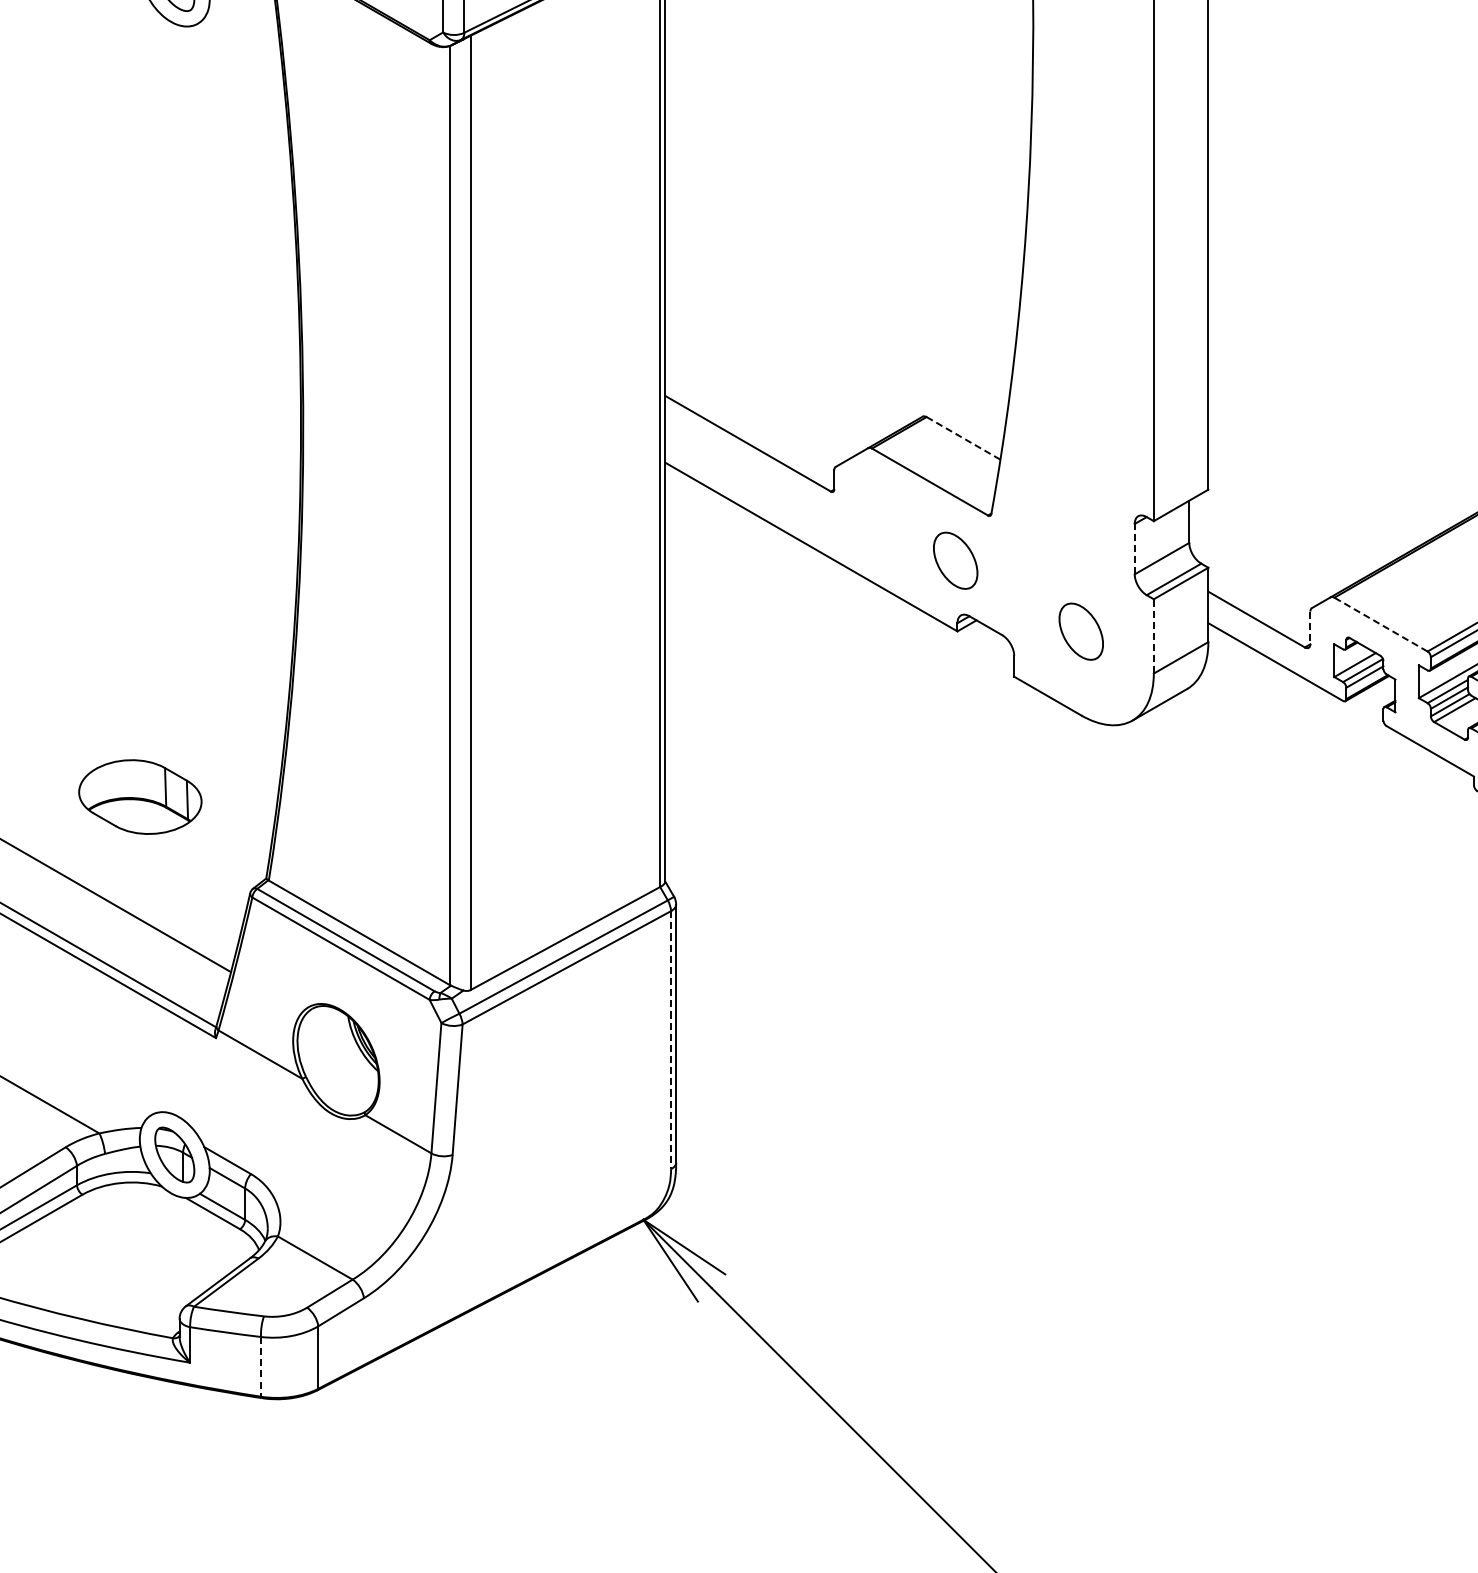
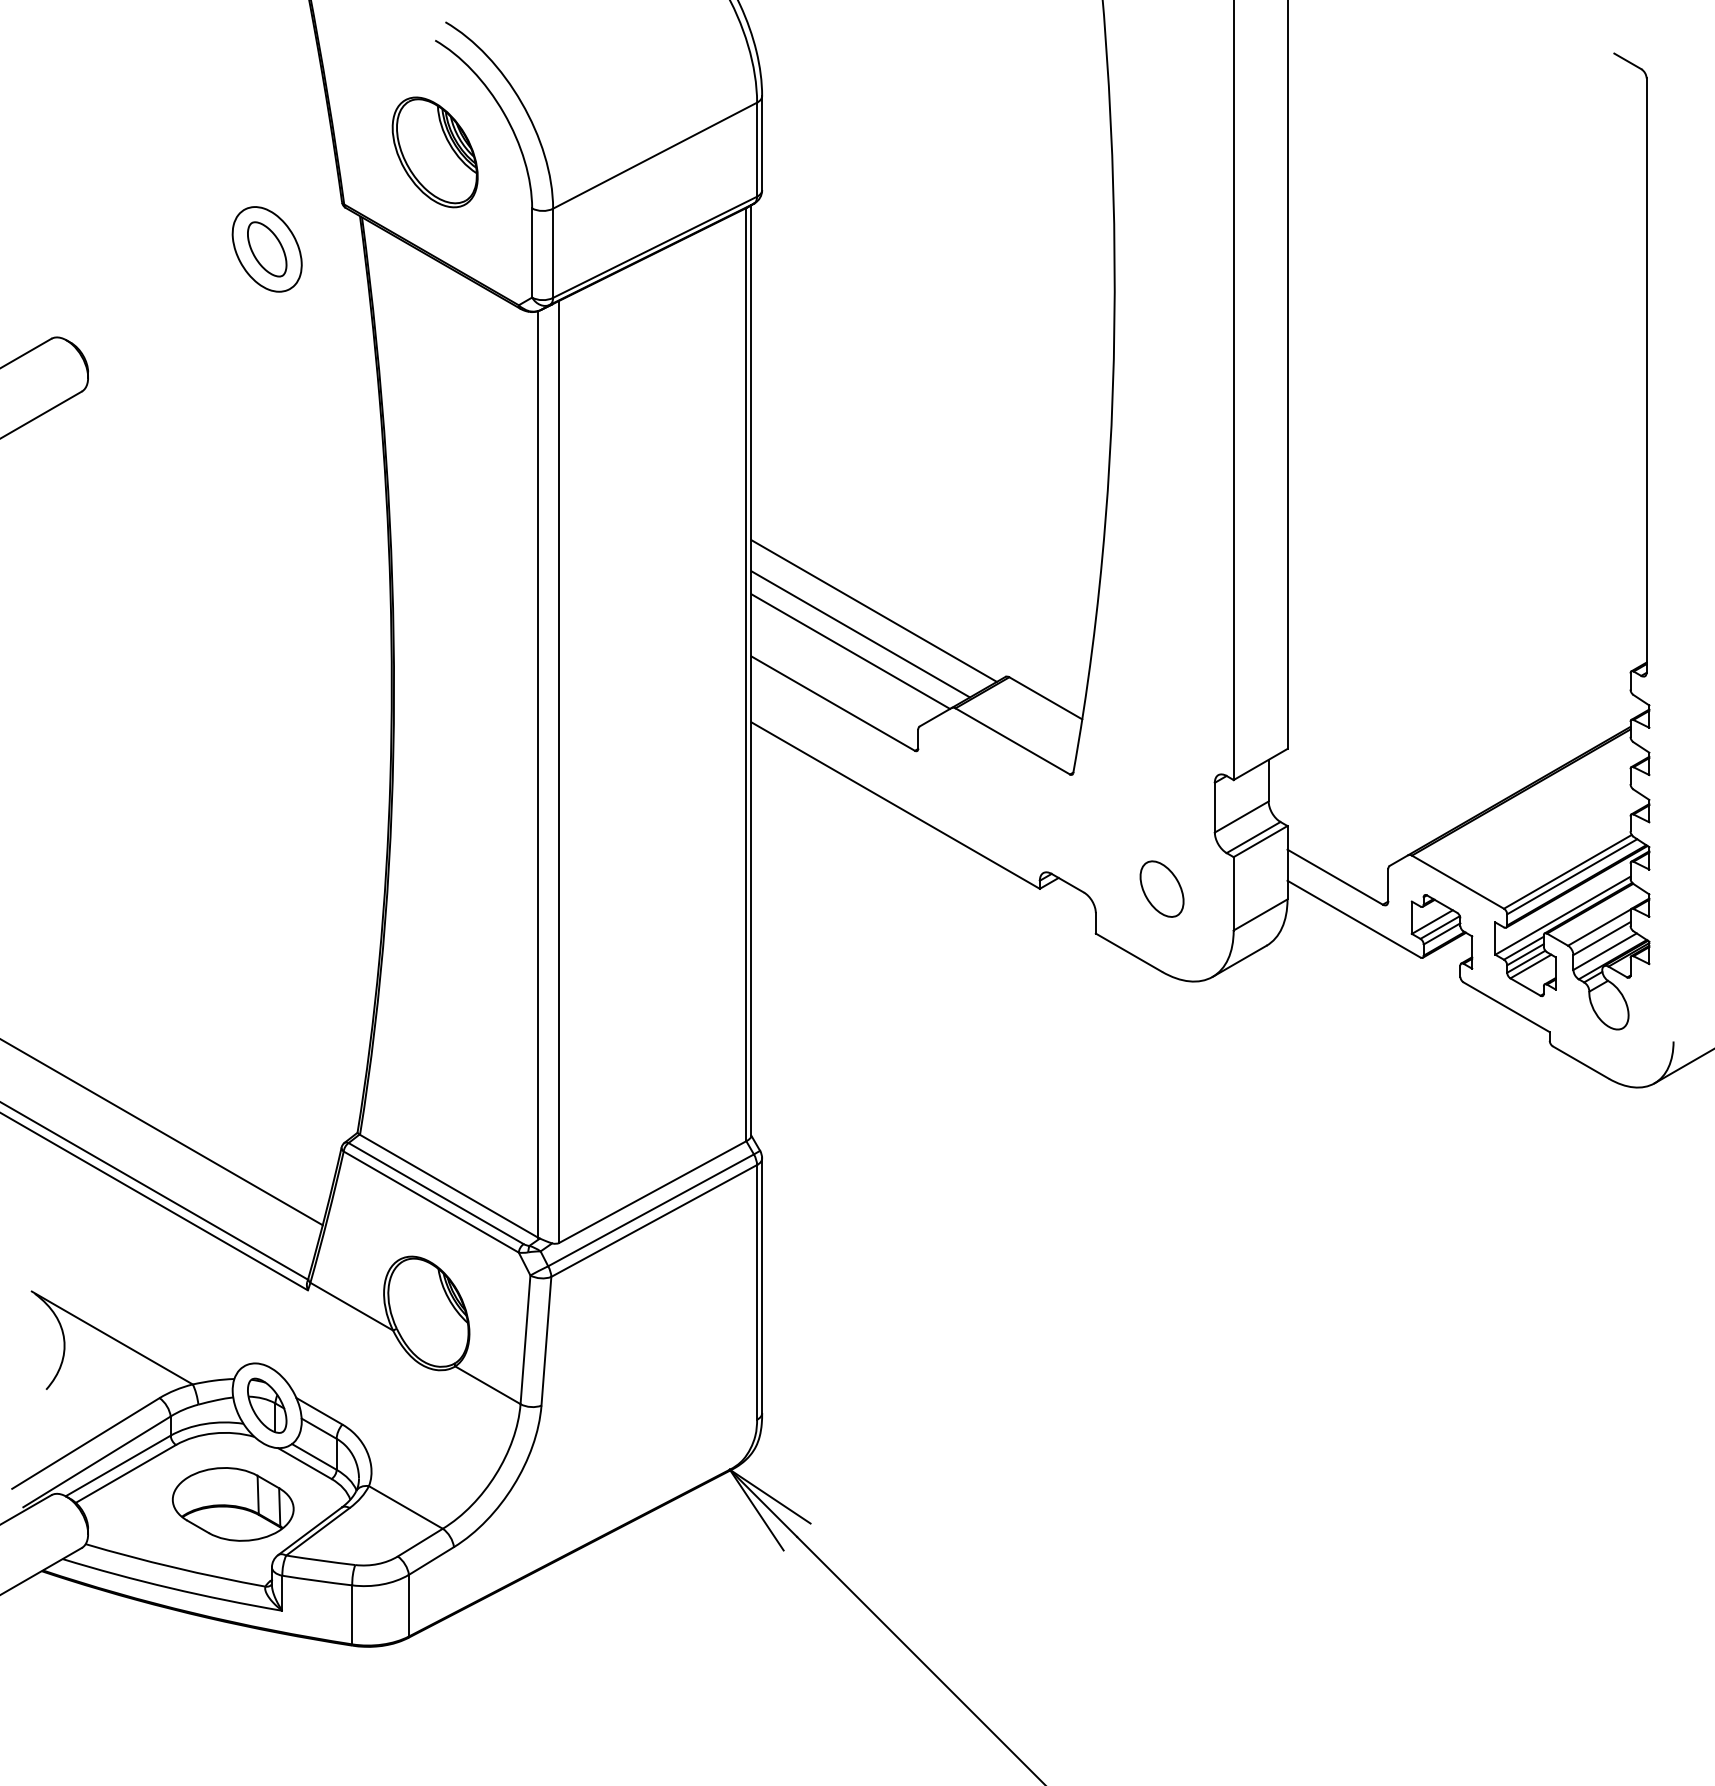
line: (788, 349) -> (873, 610), added
line: (775, 373) -> (860, 634), added
line: (765, 390) -> (850, 651), added
line: (964, 438) -> (1046, 698), dashed -> solid
line: (1134, 548) -> (1214, 807), dashed -> solid
part: (955, 560) -> (1037, 818), removed
line: (1380, 623) -> (1457, 881), dashed -> solid
line: (1310, 627) -> (1388, 885), dashed -> solid
line: (1153, 636) -> (1233, 893), dashed -> solid
part: (139, 797) -> (232, 1504), moved
line: (671, 1040) -> (757, 1292), dashed -> solid
line: (261, 1367) -> (352, 1615), dashed -> solid

